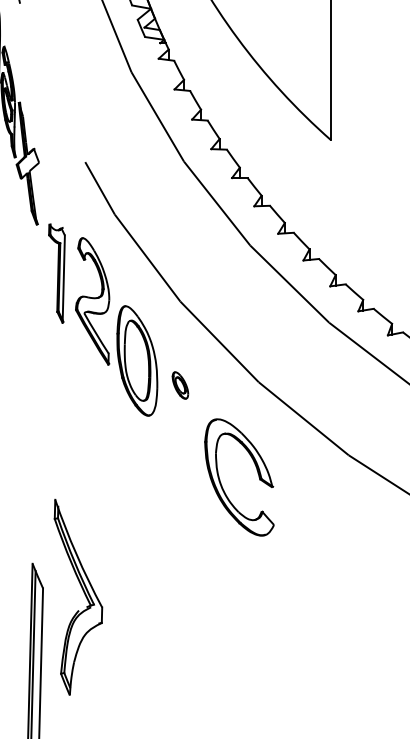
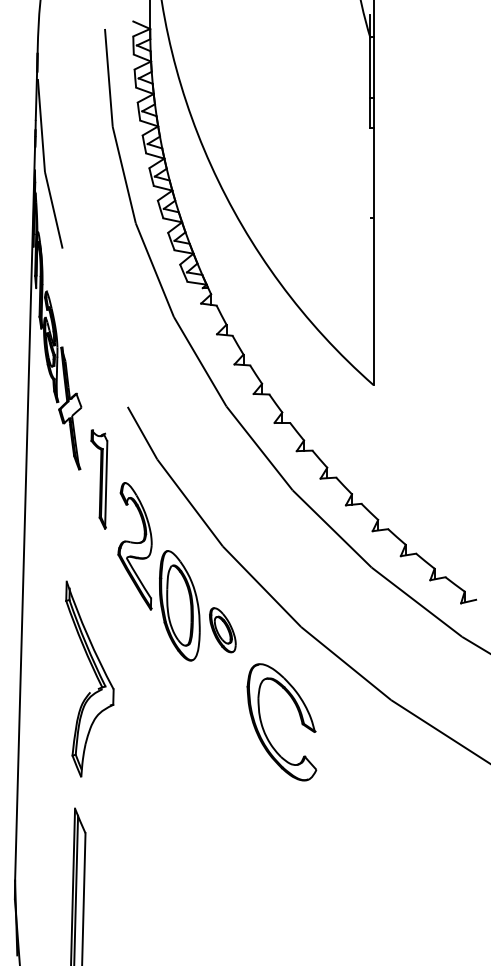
part: (57, 273) -> (99, 479), moved
part: (180, 385) -> (222, 630), size x1.67
part: (84, 593) -> (95, 675), moved

